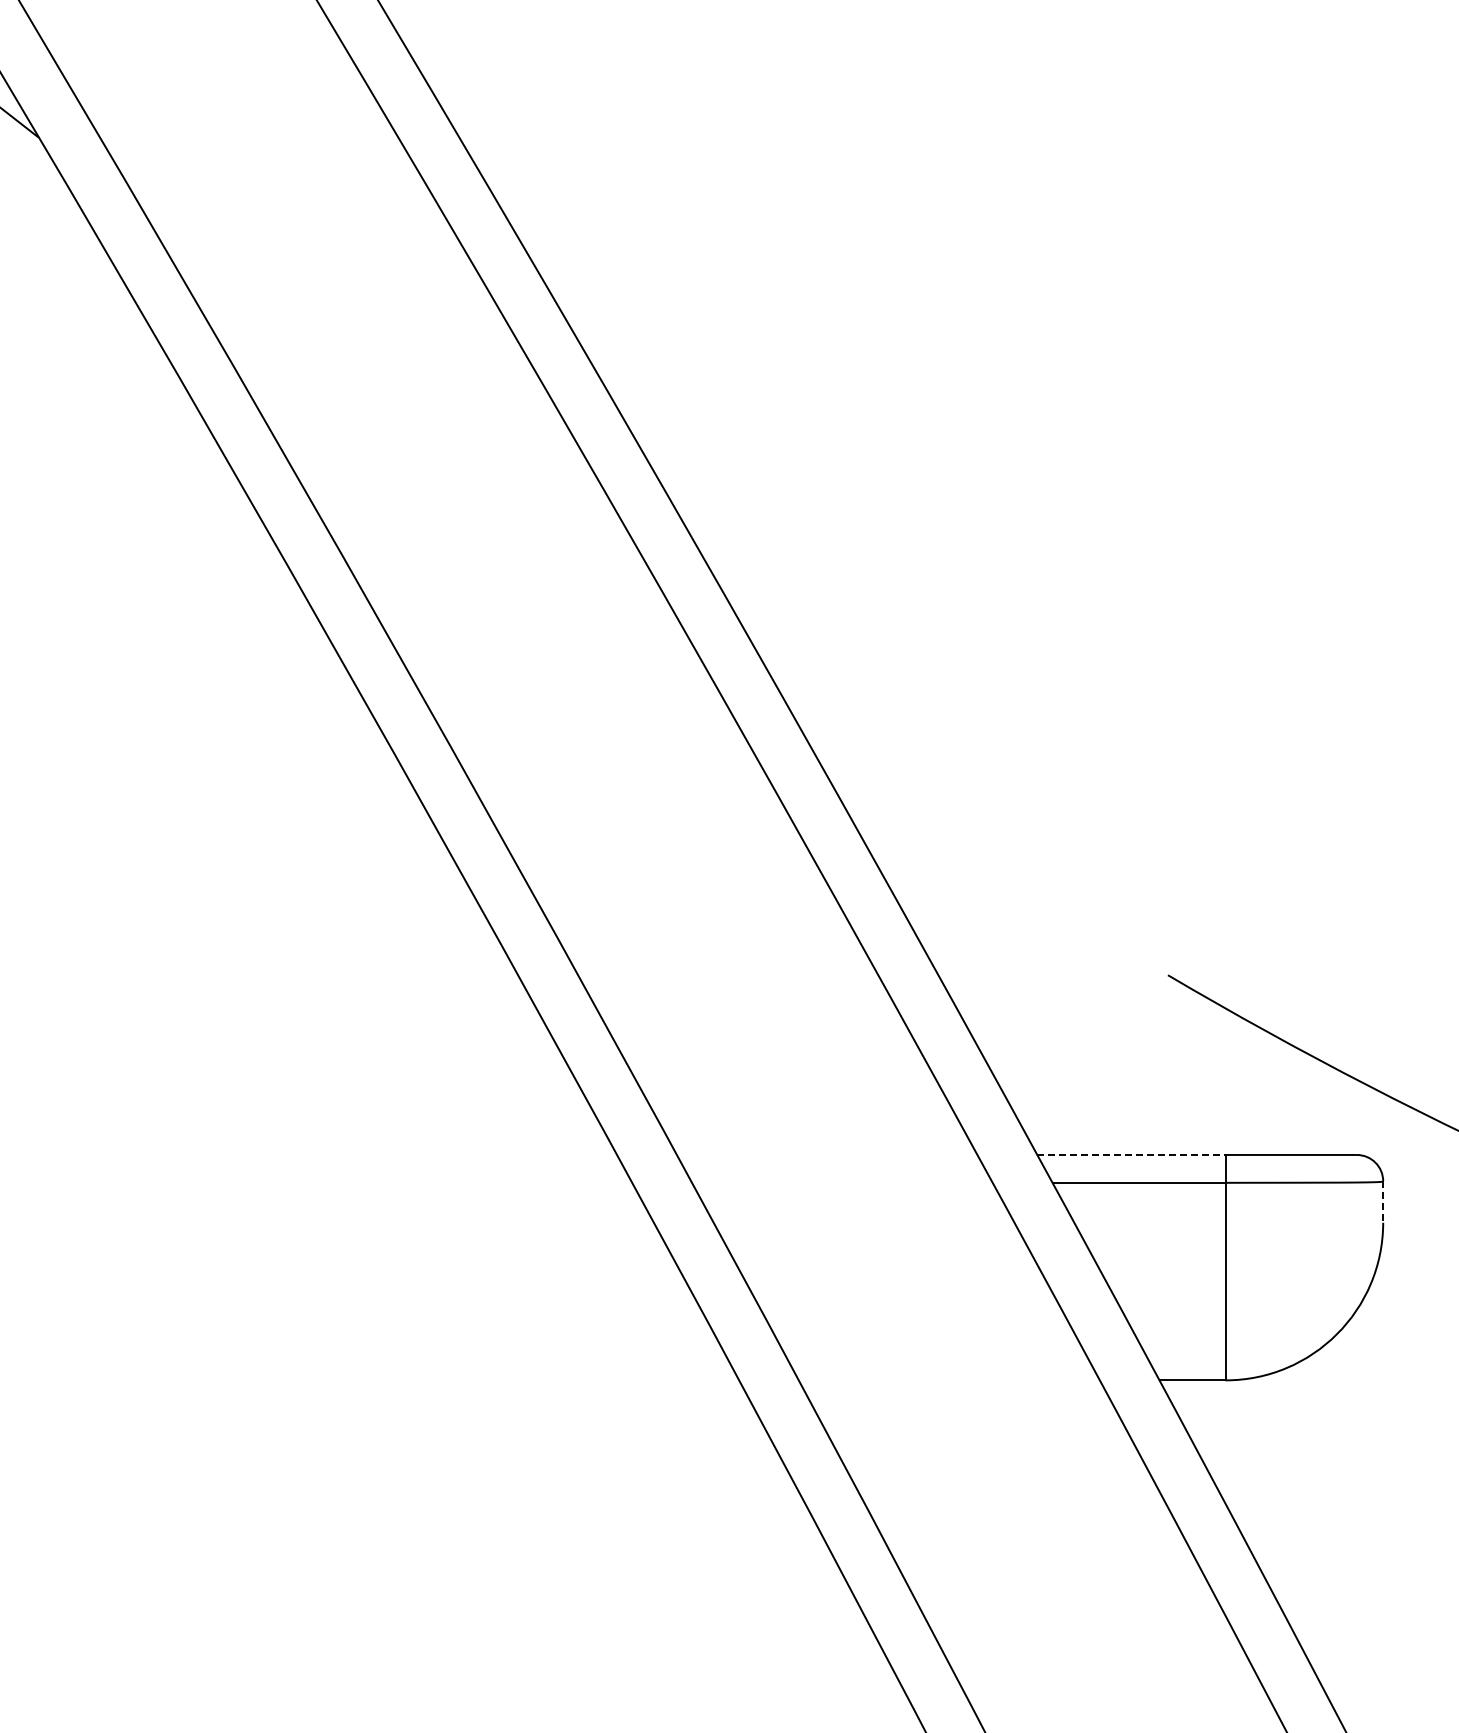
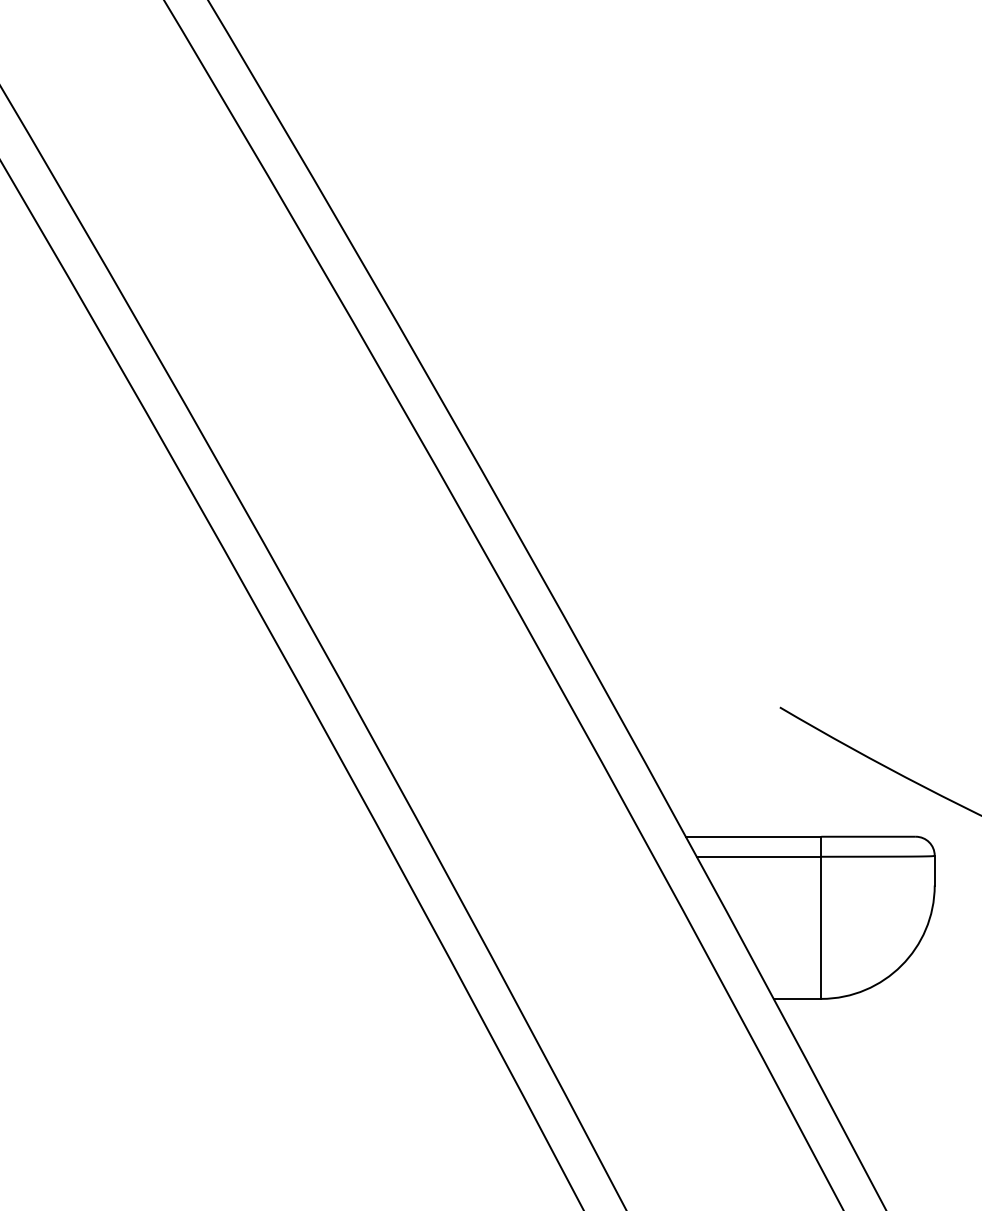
line: (1131, 1154) -> (753, 836), dashed -> solid
line: (1383, 1202) -> (934, 870), dashed -> solid

